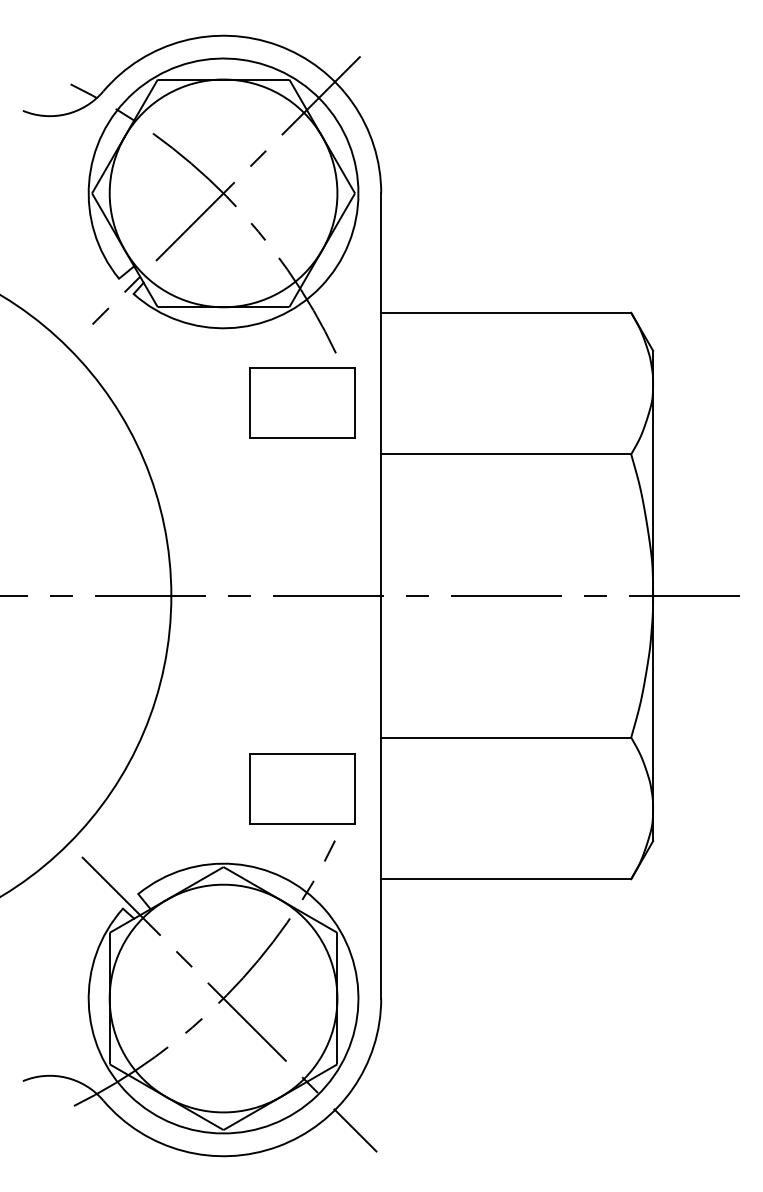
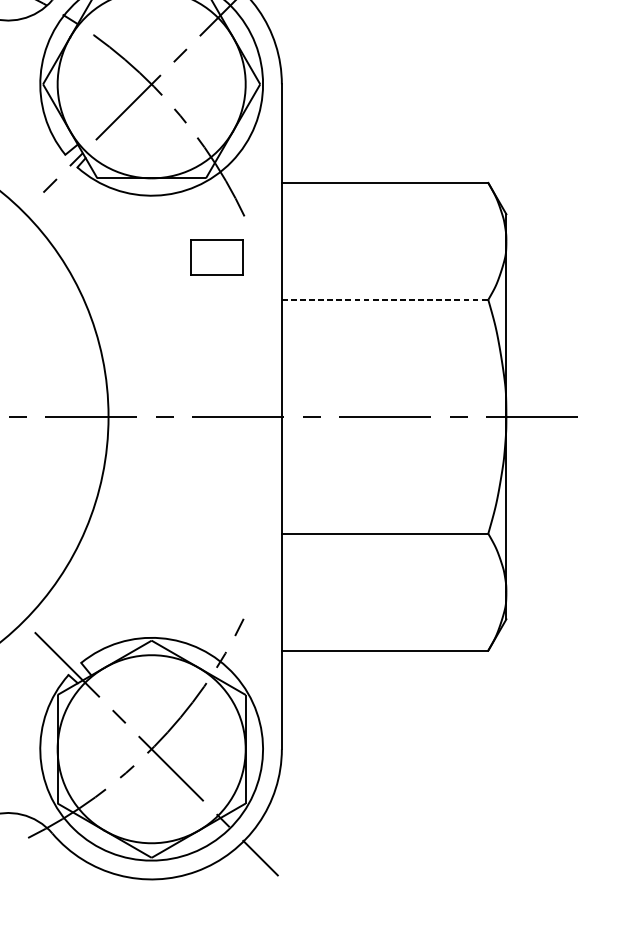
part: (302, 402) -> (216, 257), size x0.6
line: (506, 454) -> (385, 299), solid -> dashed
part: (302, 788) -> (216, 575), removed

